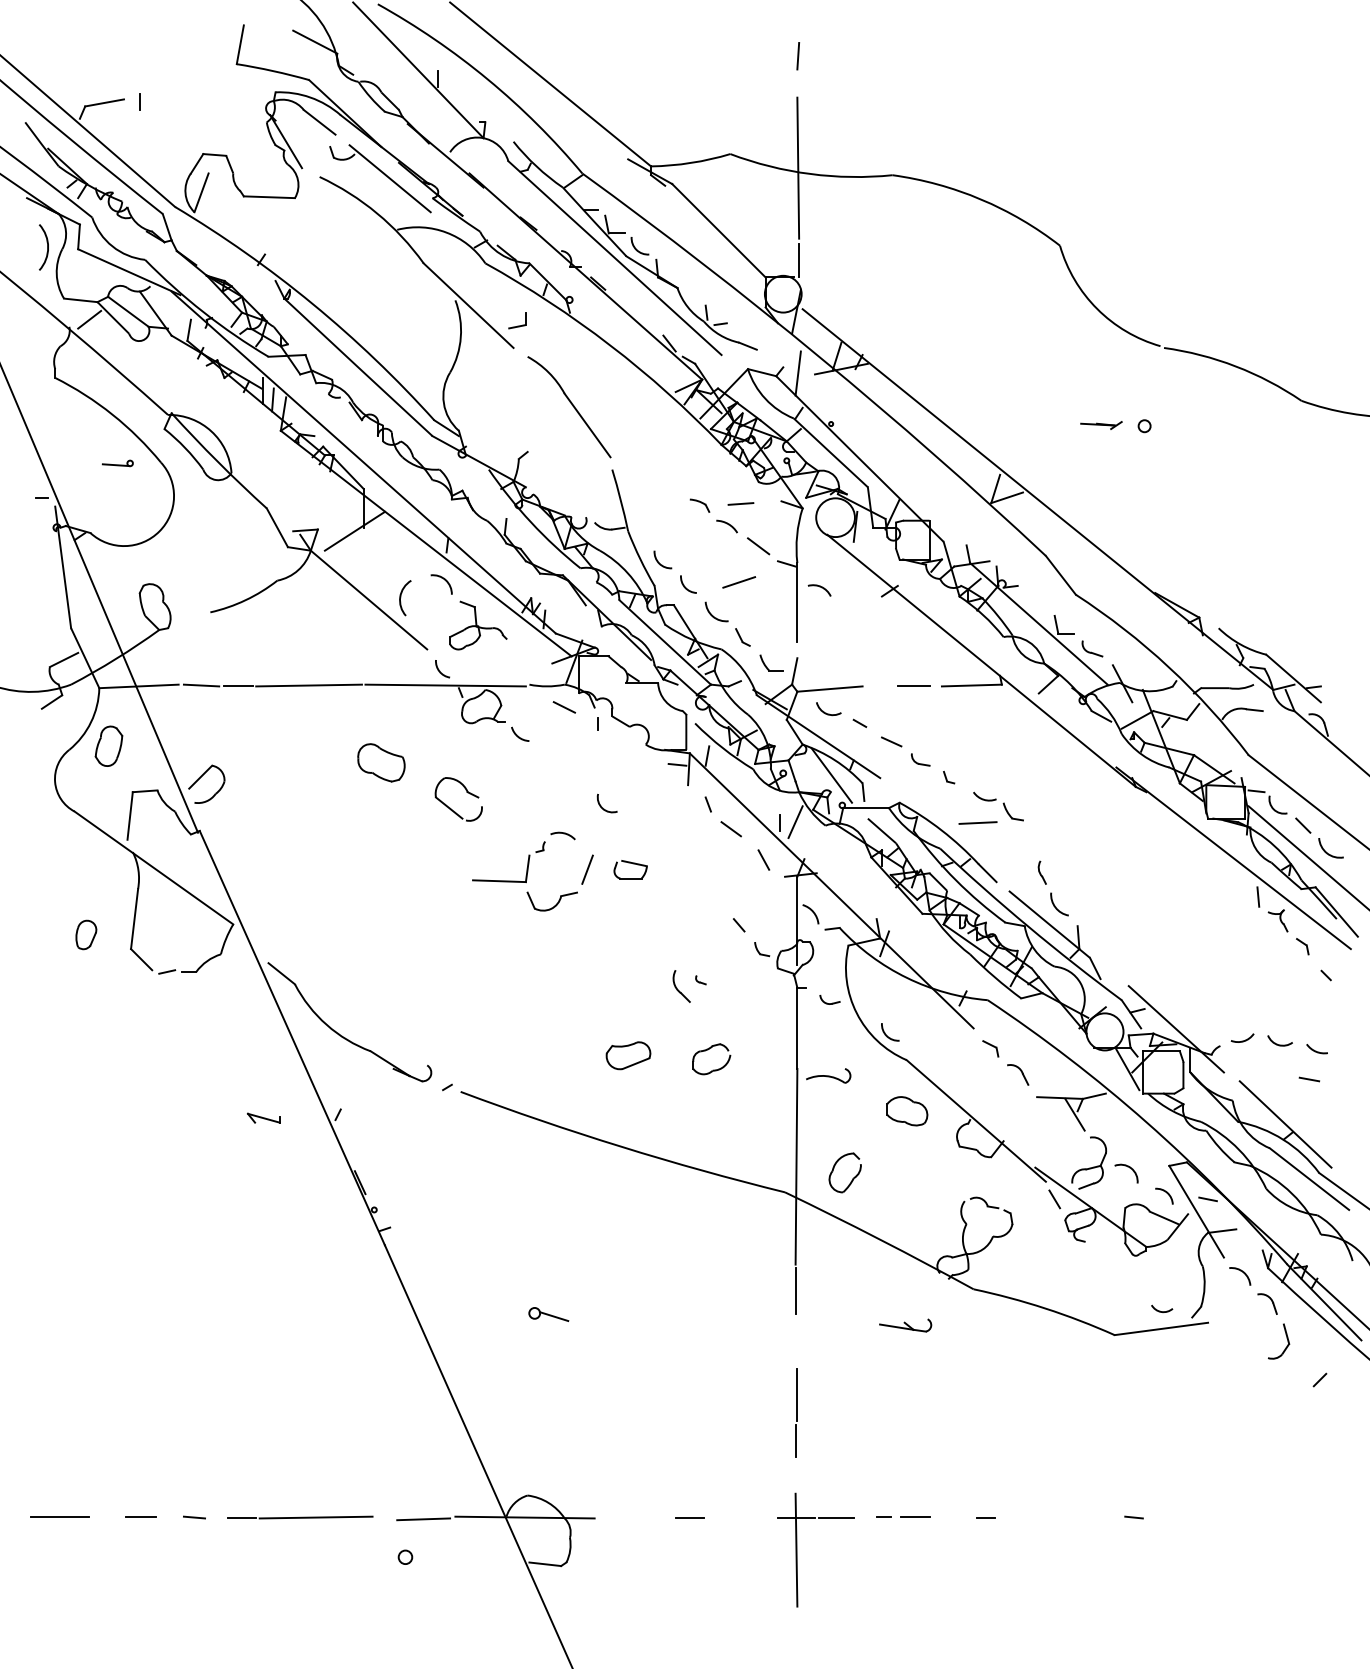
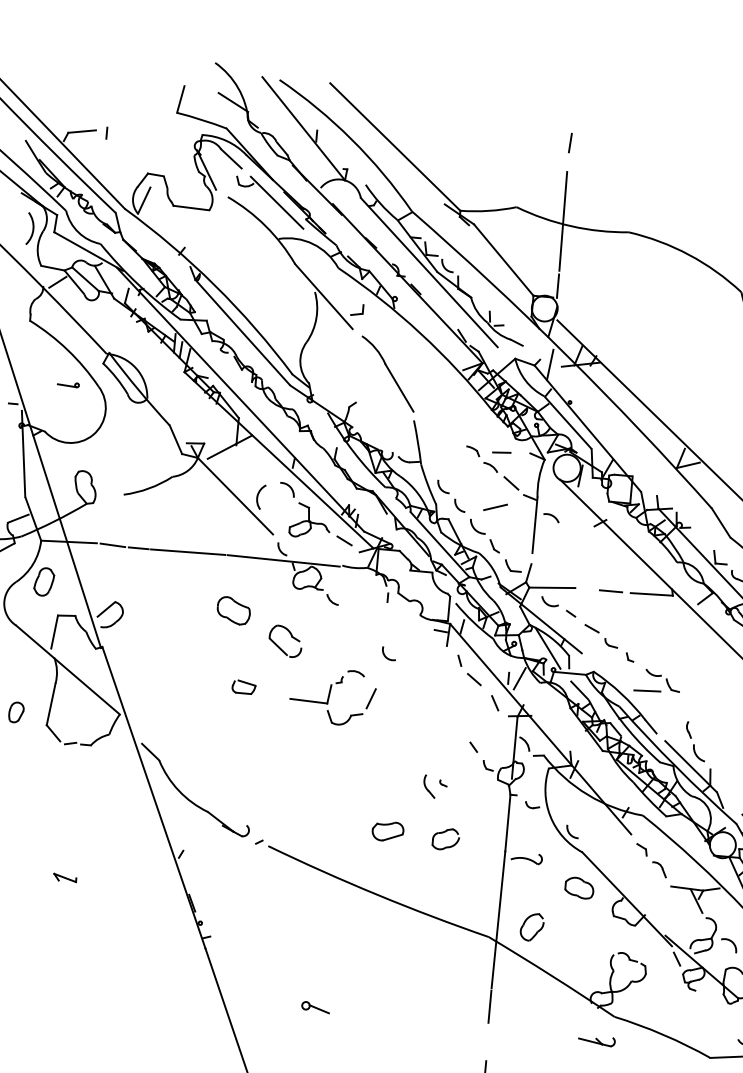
line: (563, 707) -> (343, 540), moved
part: (630, 869) -> (243, 687), moved
part: (263, 1117) -> (64, 877), moved
part: (905, 1325) -> (596, 1040), moved

